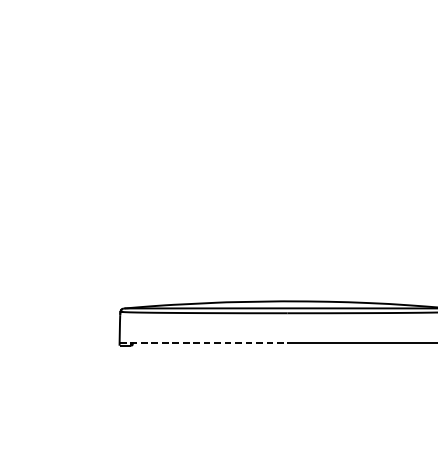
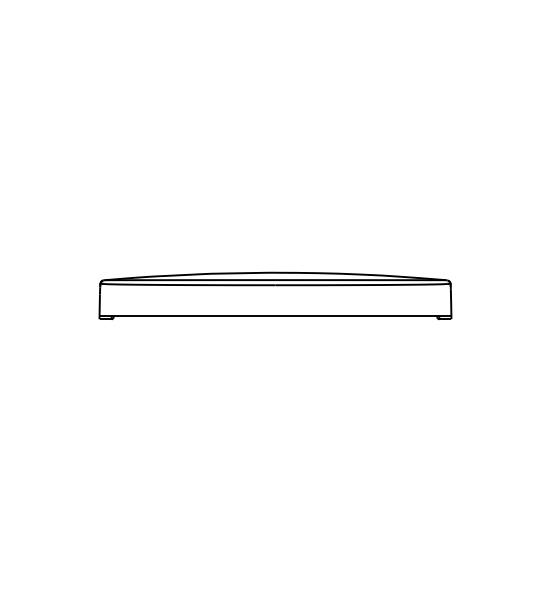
line: (203, 342) -> (187, 315), dashed -> solid

